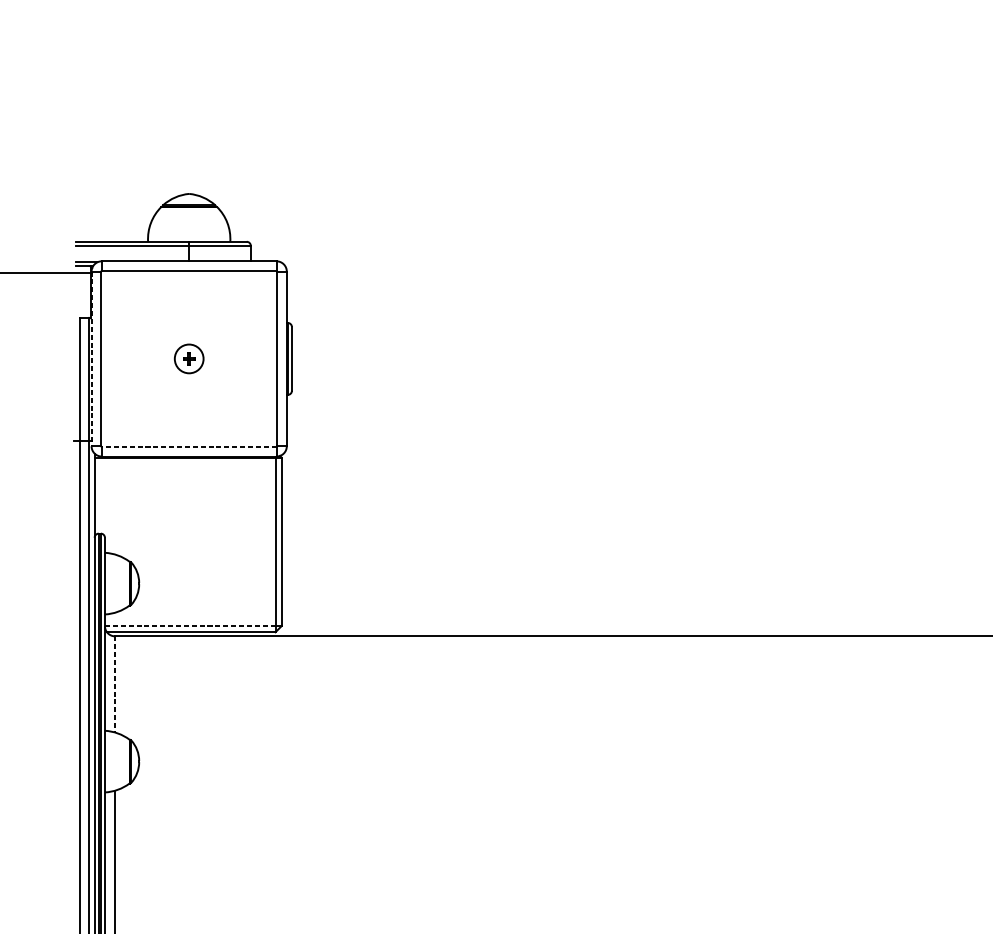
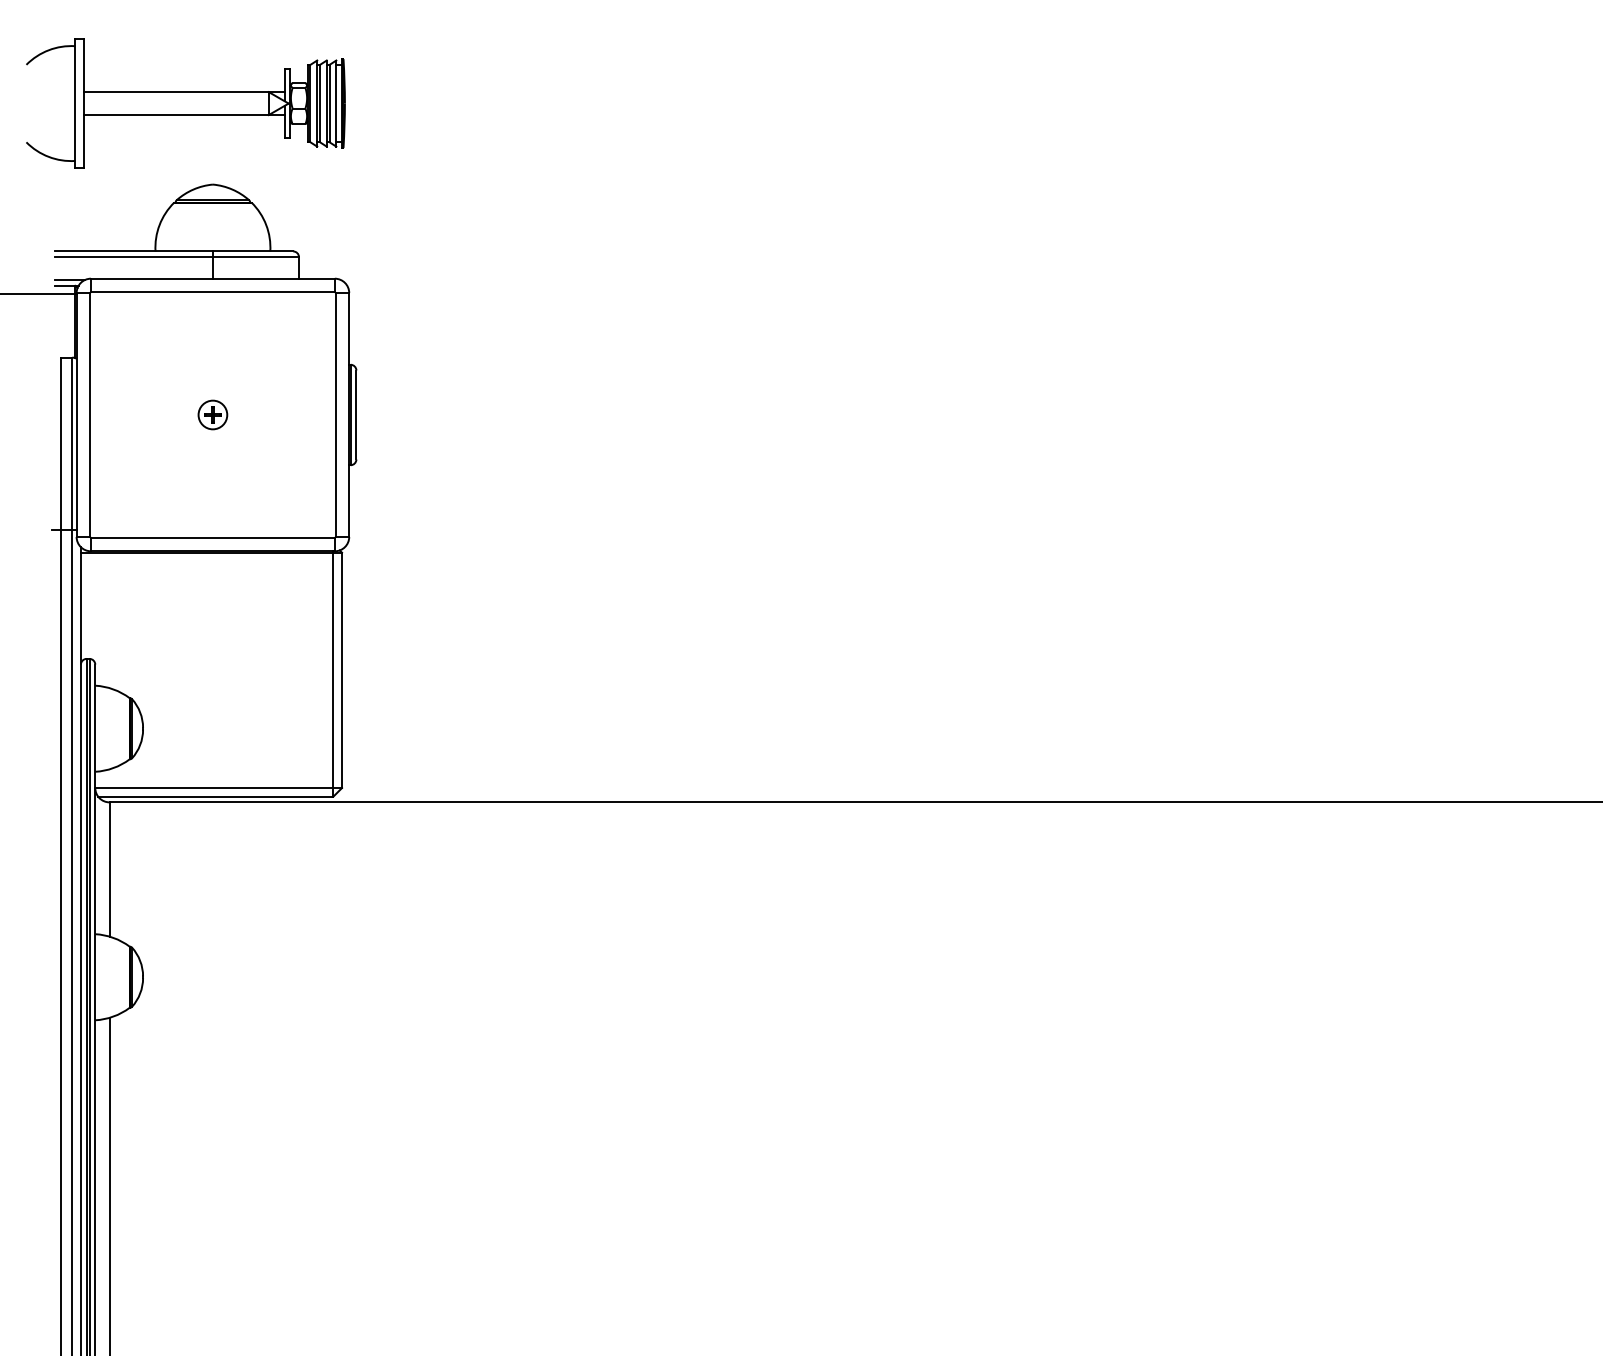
part: (169, 135) -> (185, 103), added
circle: (188, 358) -> (212, 414), size x0.71
line: (91, 359) -> (76, 415), dashed -> solid
line: (188, 446) -> (212, 537), dashed -> solid
line: (189, 626) -> (213, 788), dashed -> solid
line: (115, 685) -> (109, 870), dashed -> solid

